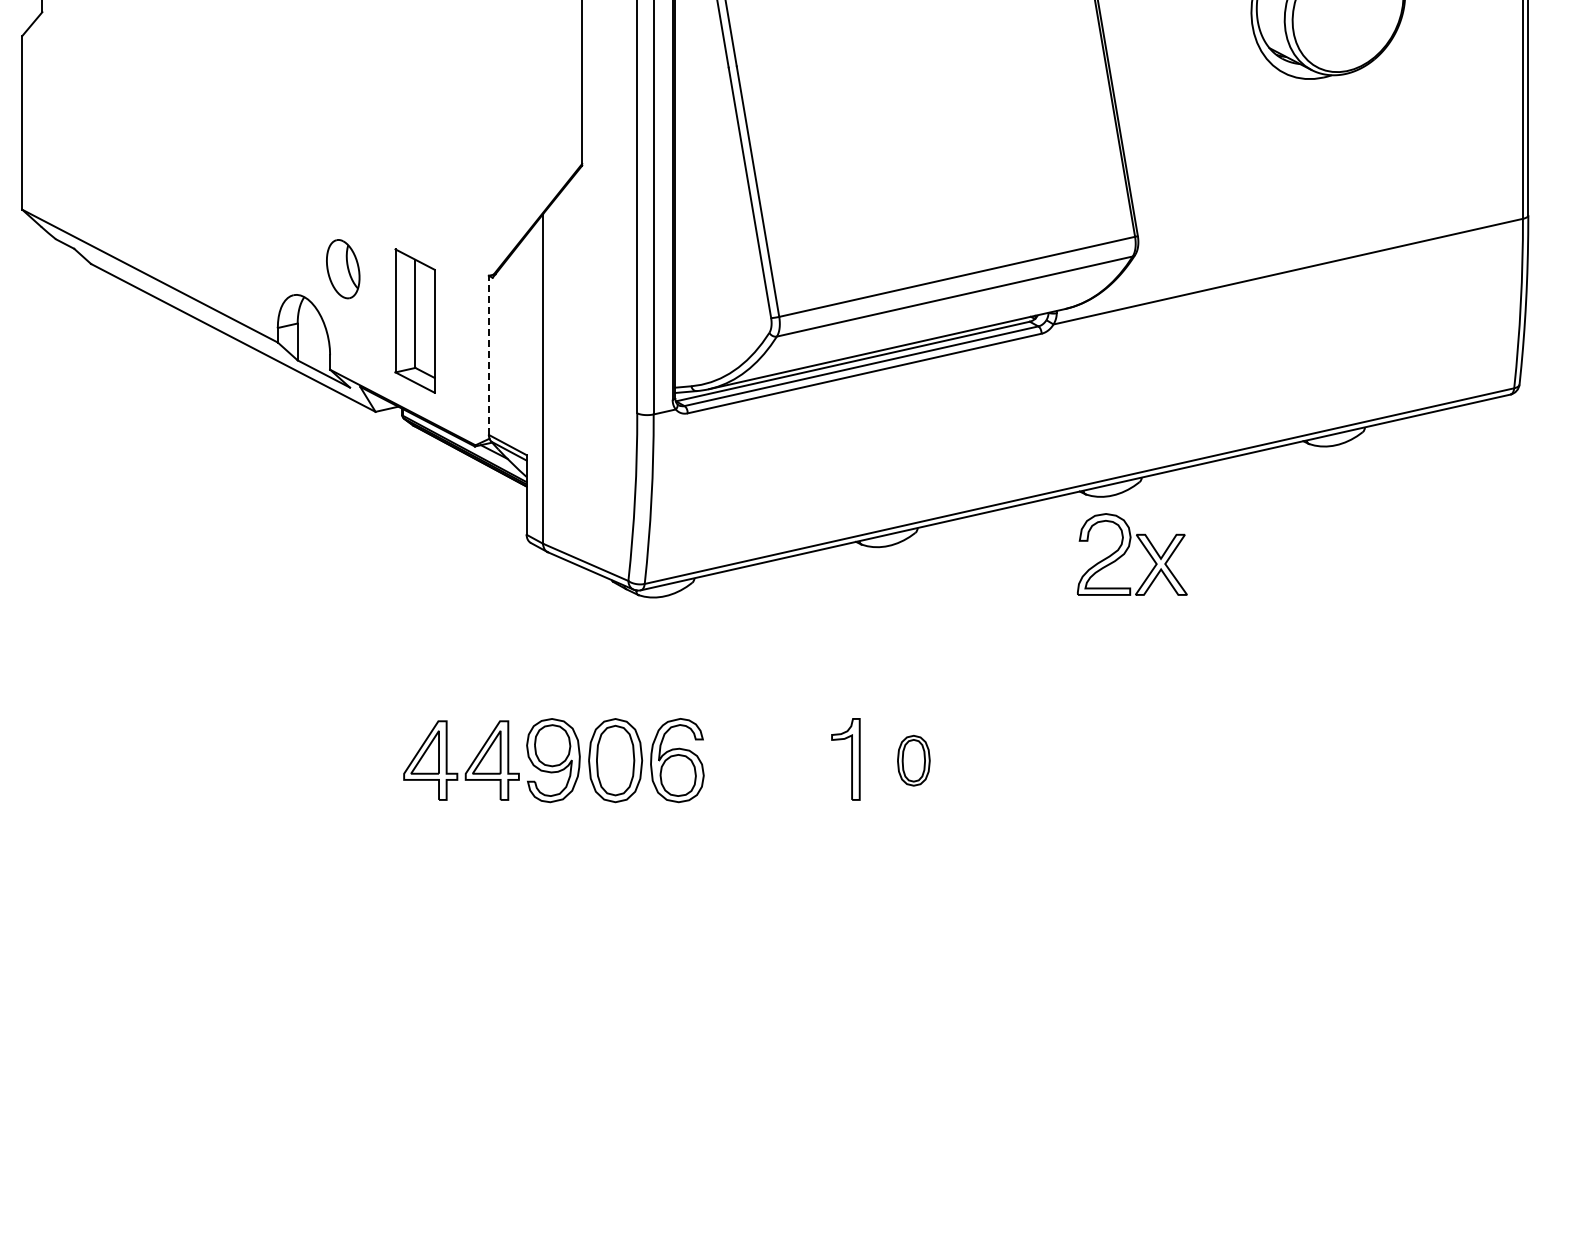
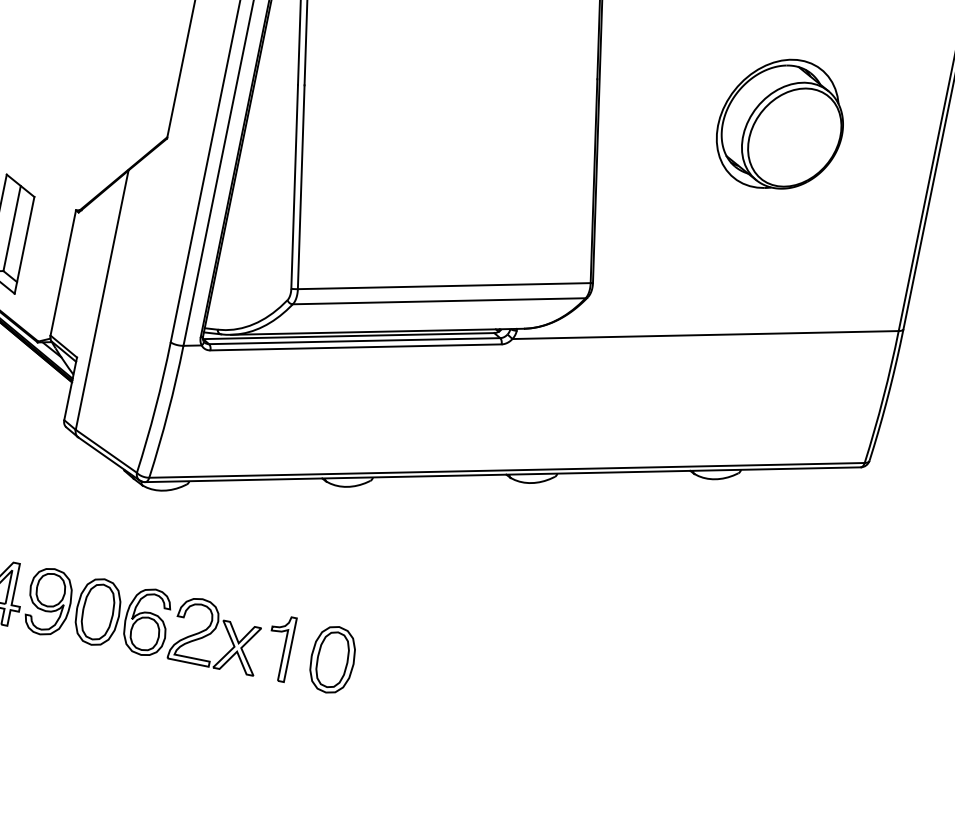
line: (488, 355) -> (62, 272), dashed -> solid
part: (1126, 552) -> (212, 632), moved
part: (913, 760) -> (332, 659), size x1.67

